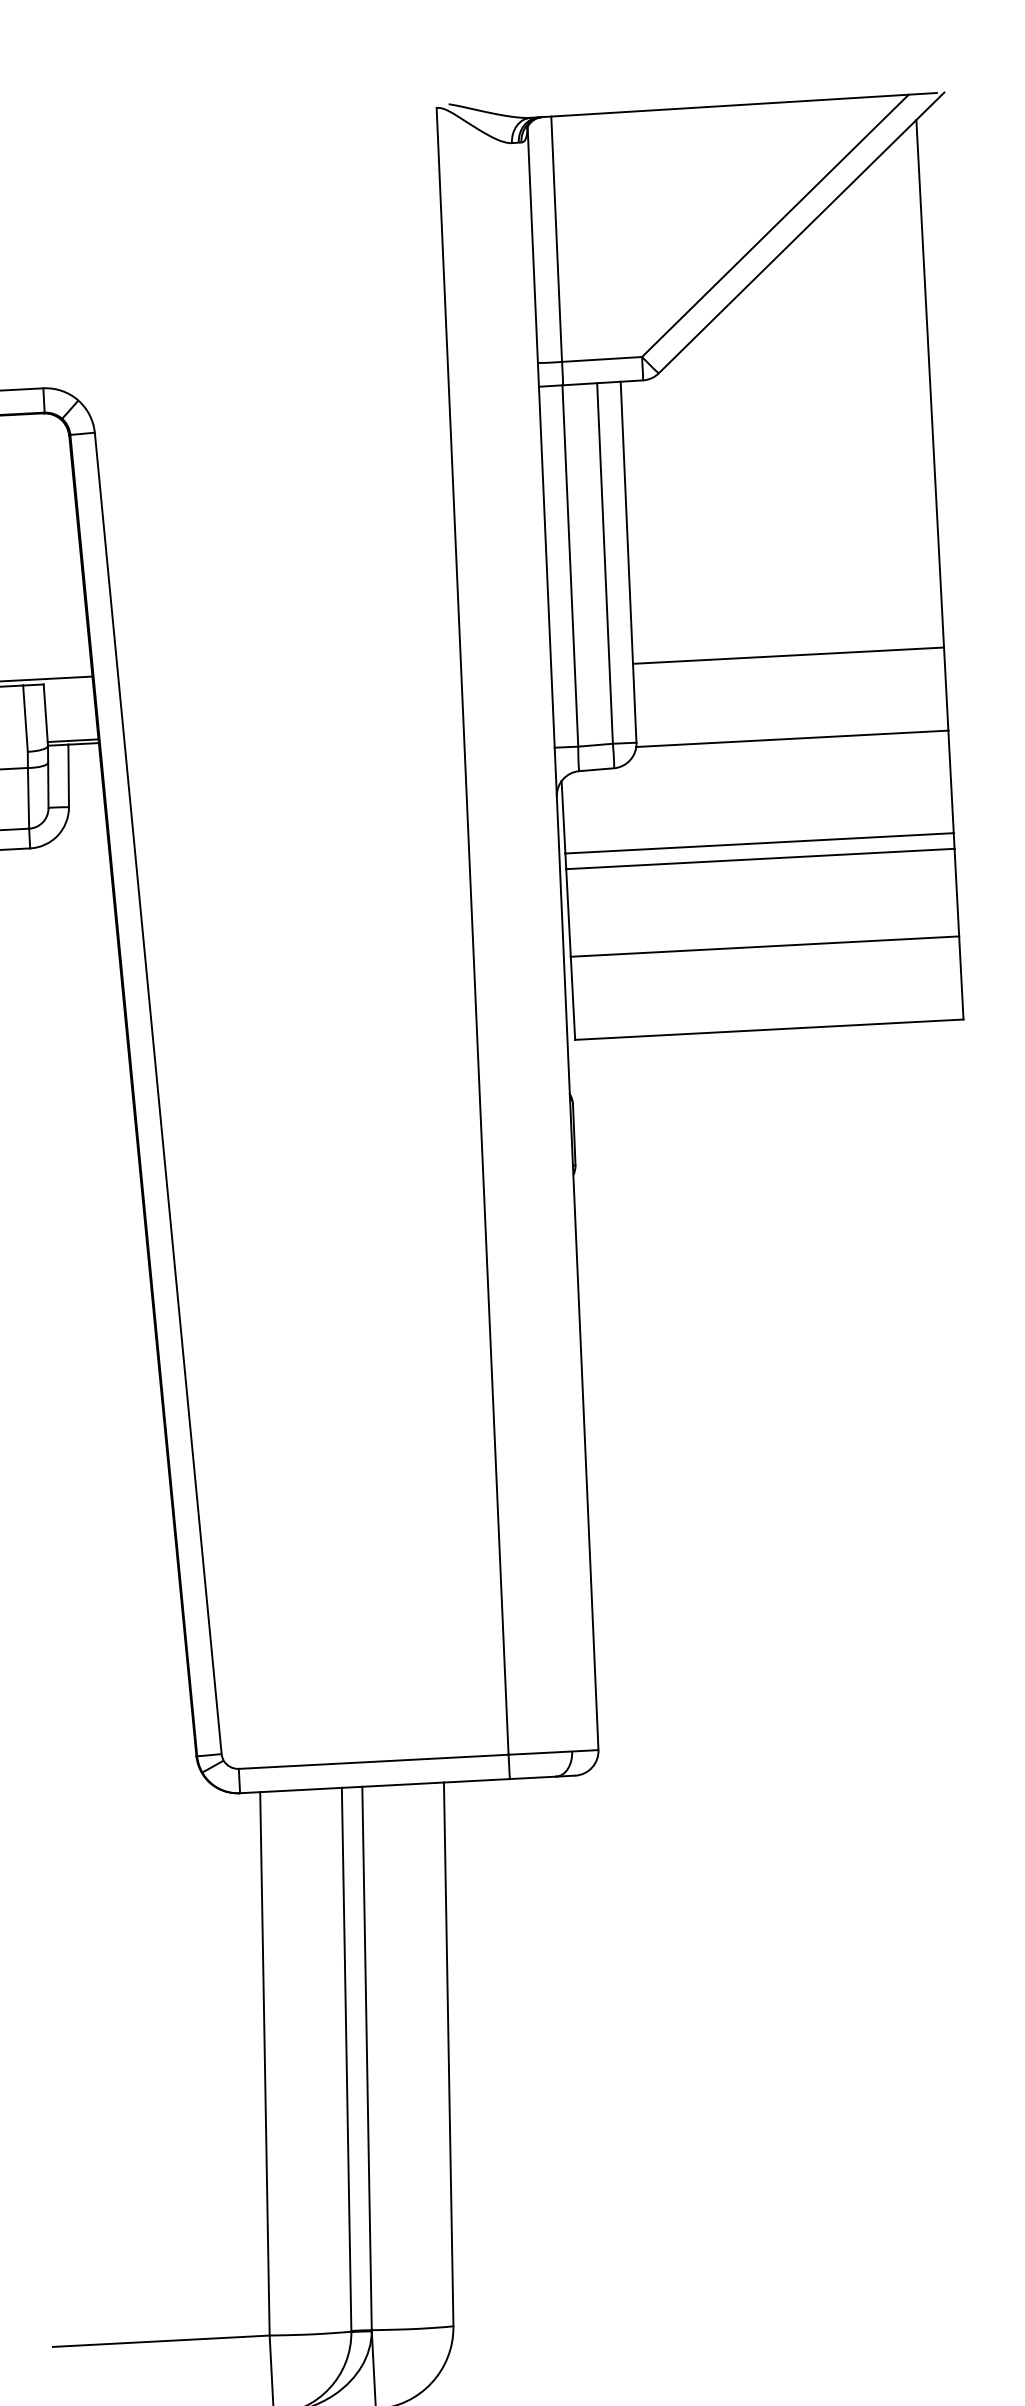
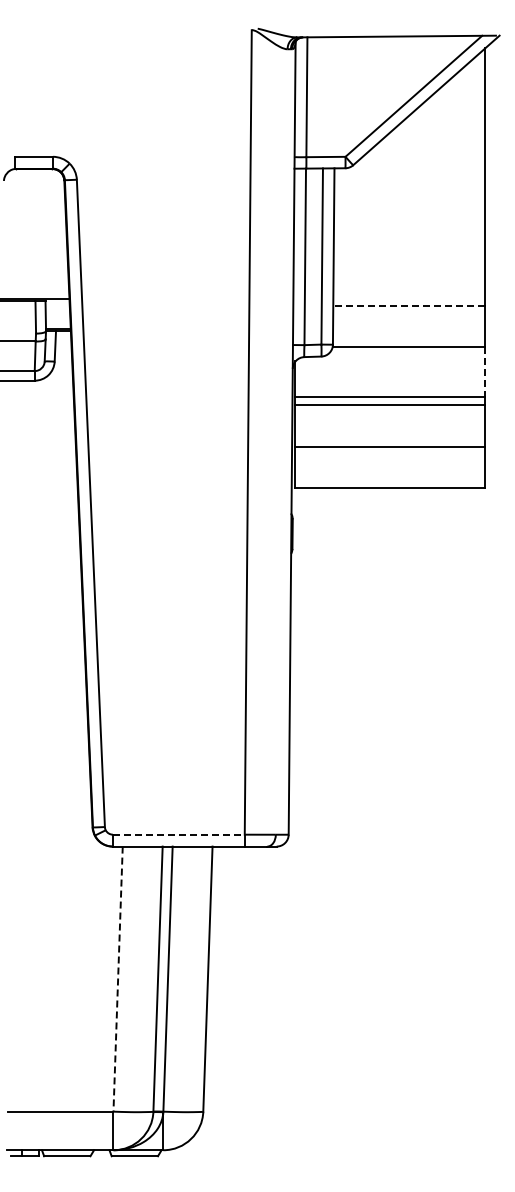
line: (786, 656) -> (408, 306), solid -> dashed
line: (951, 783) -> (485, 372), solid -> dashed
line: (372, 1761) -> (178, 834), solid -> dashed
line: (265, 2064) -> (118, 979), solid -> dashed

